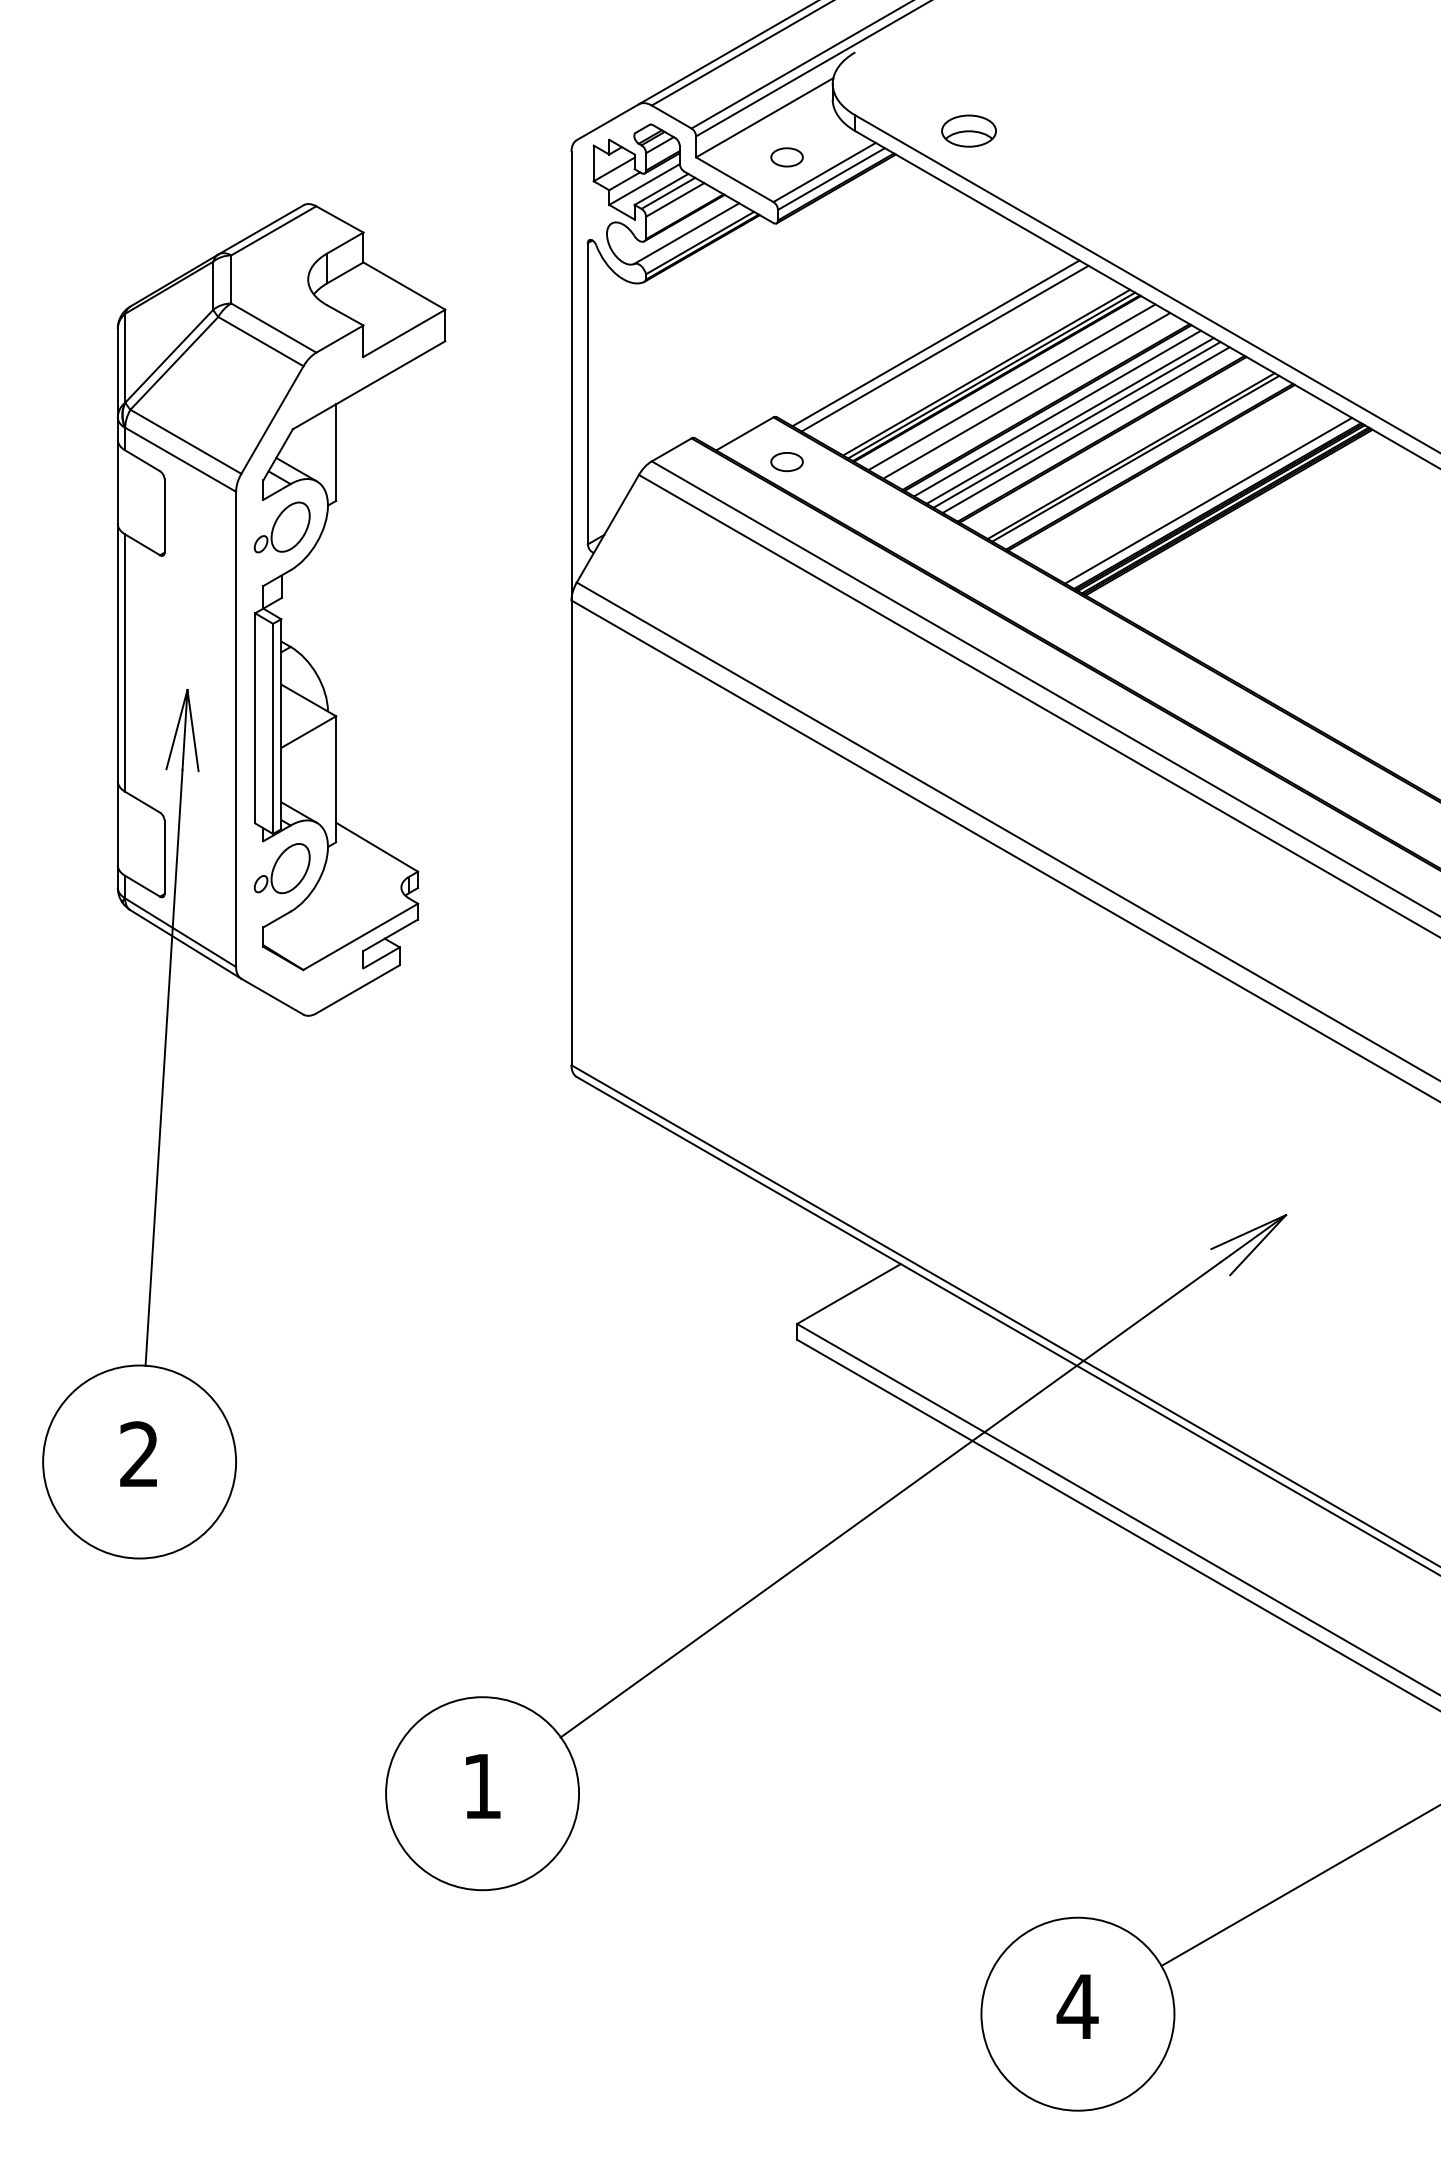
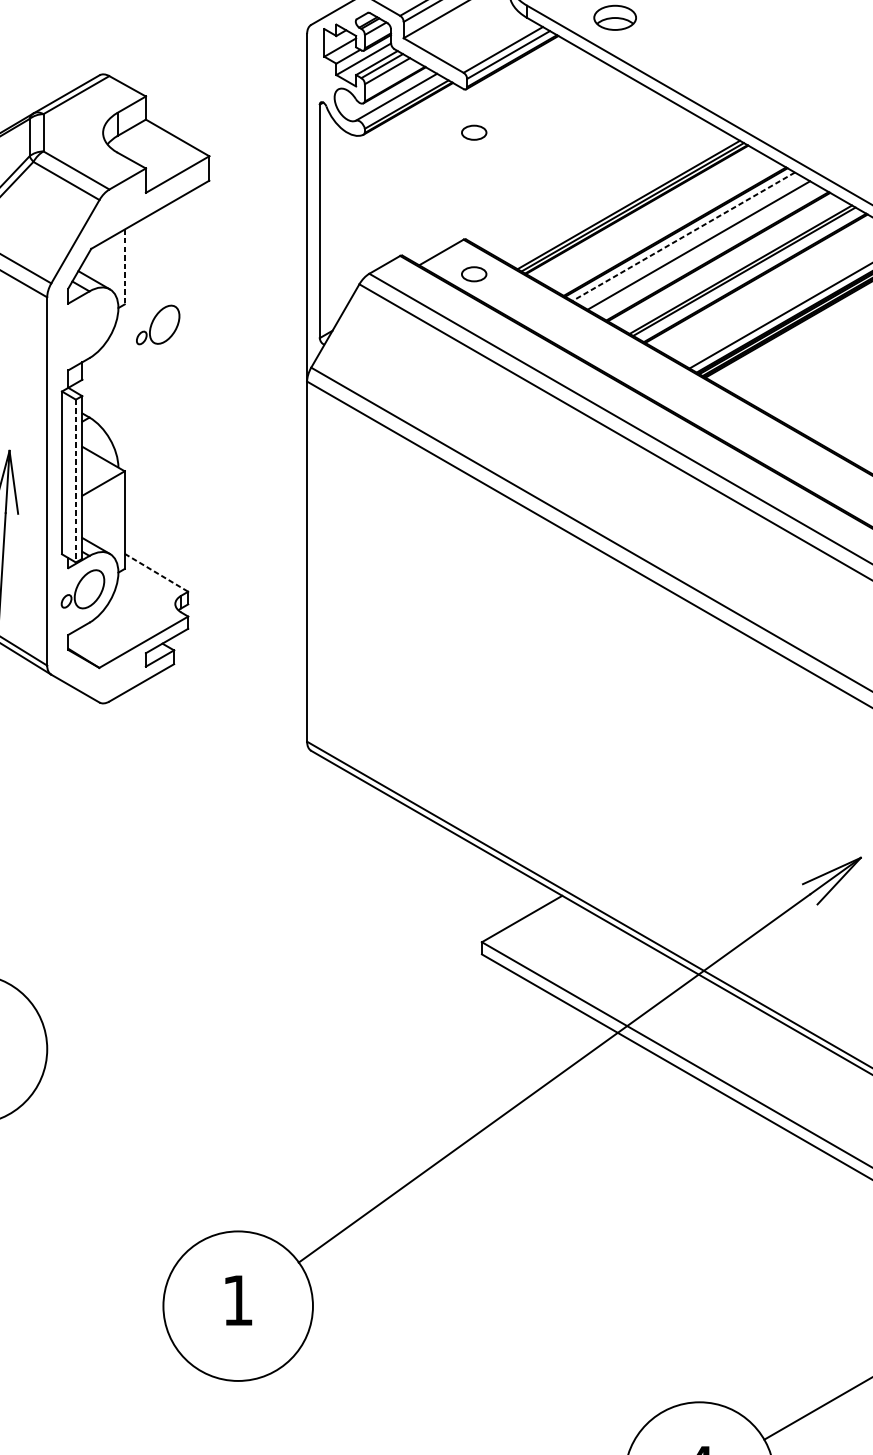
part: (786, 157) -> (473, 132), moved
line: (935, 343) -> (589, 182), removed
line: (944, 348) -> (596, 186), removed
line: (1011, 387) -> (648, 216), removed
line: (1026, 395) -> (659, 222), removed
line: (1057, 413) -> (683, 236), solid -> dashed
line: (1069, 420) -> (693, 242), removed
line: (1085, 429) -> (705, 249), removed
line: (336, 453) -> (125, 267), solid -> dashed
part: (281, 527) -> (157, 325), moved
line: (273, 729) -> (76, 481), solid -> dashed
line: (377, 847) -> (156, 572), solid -> dashed

